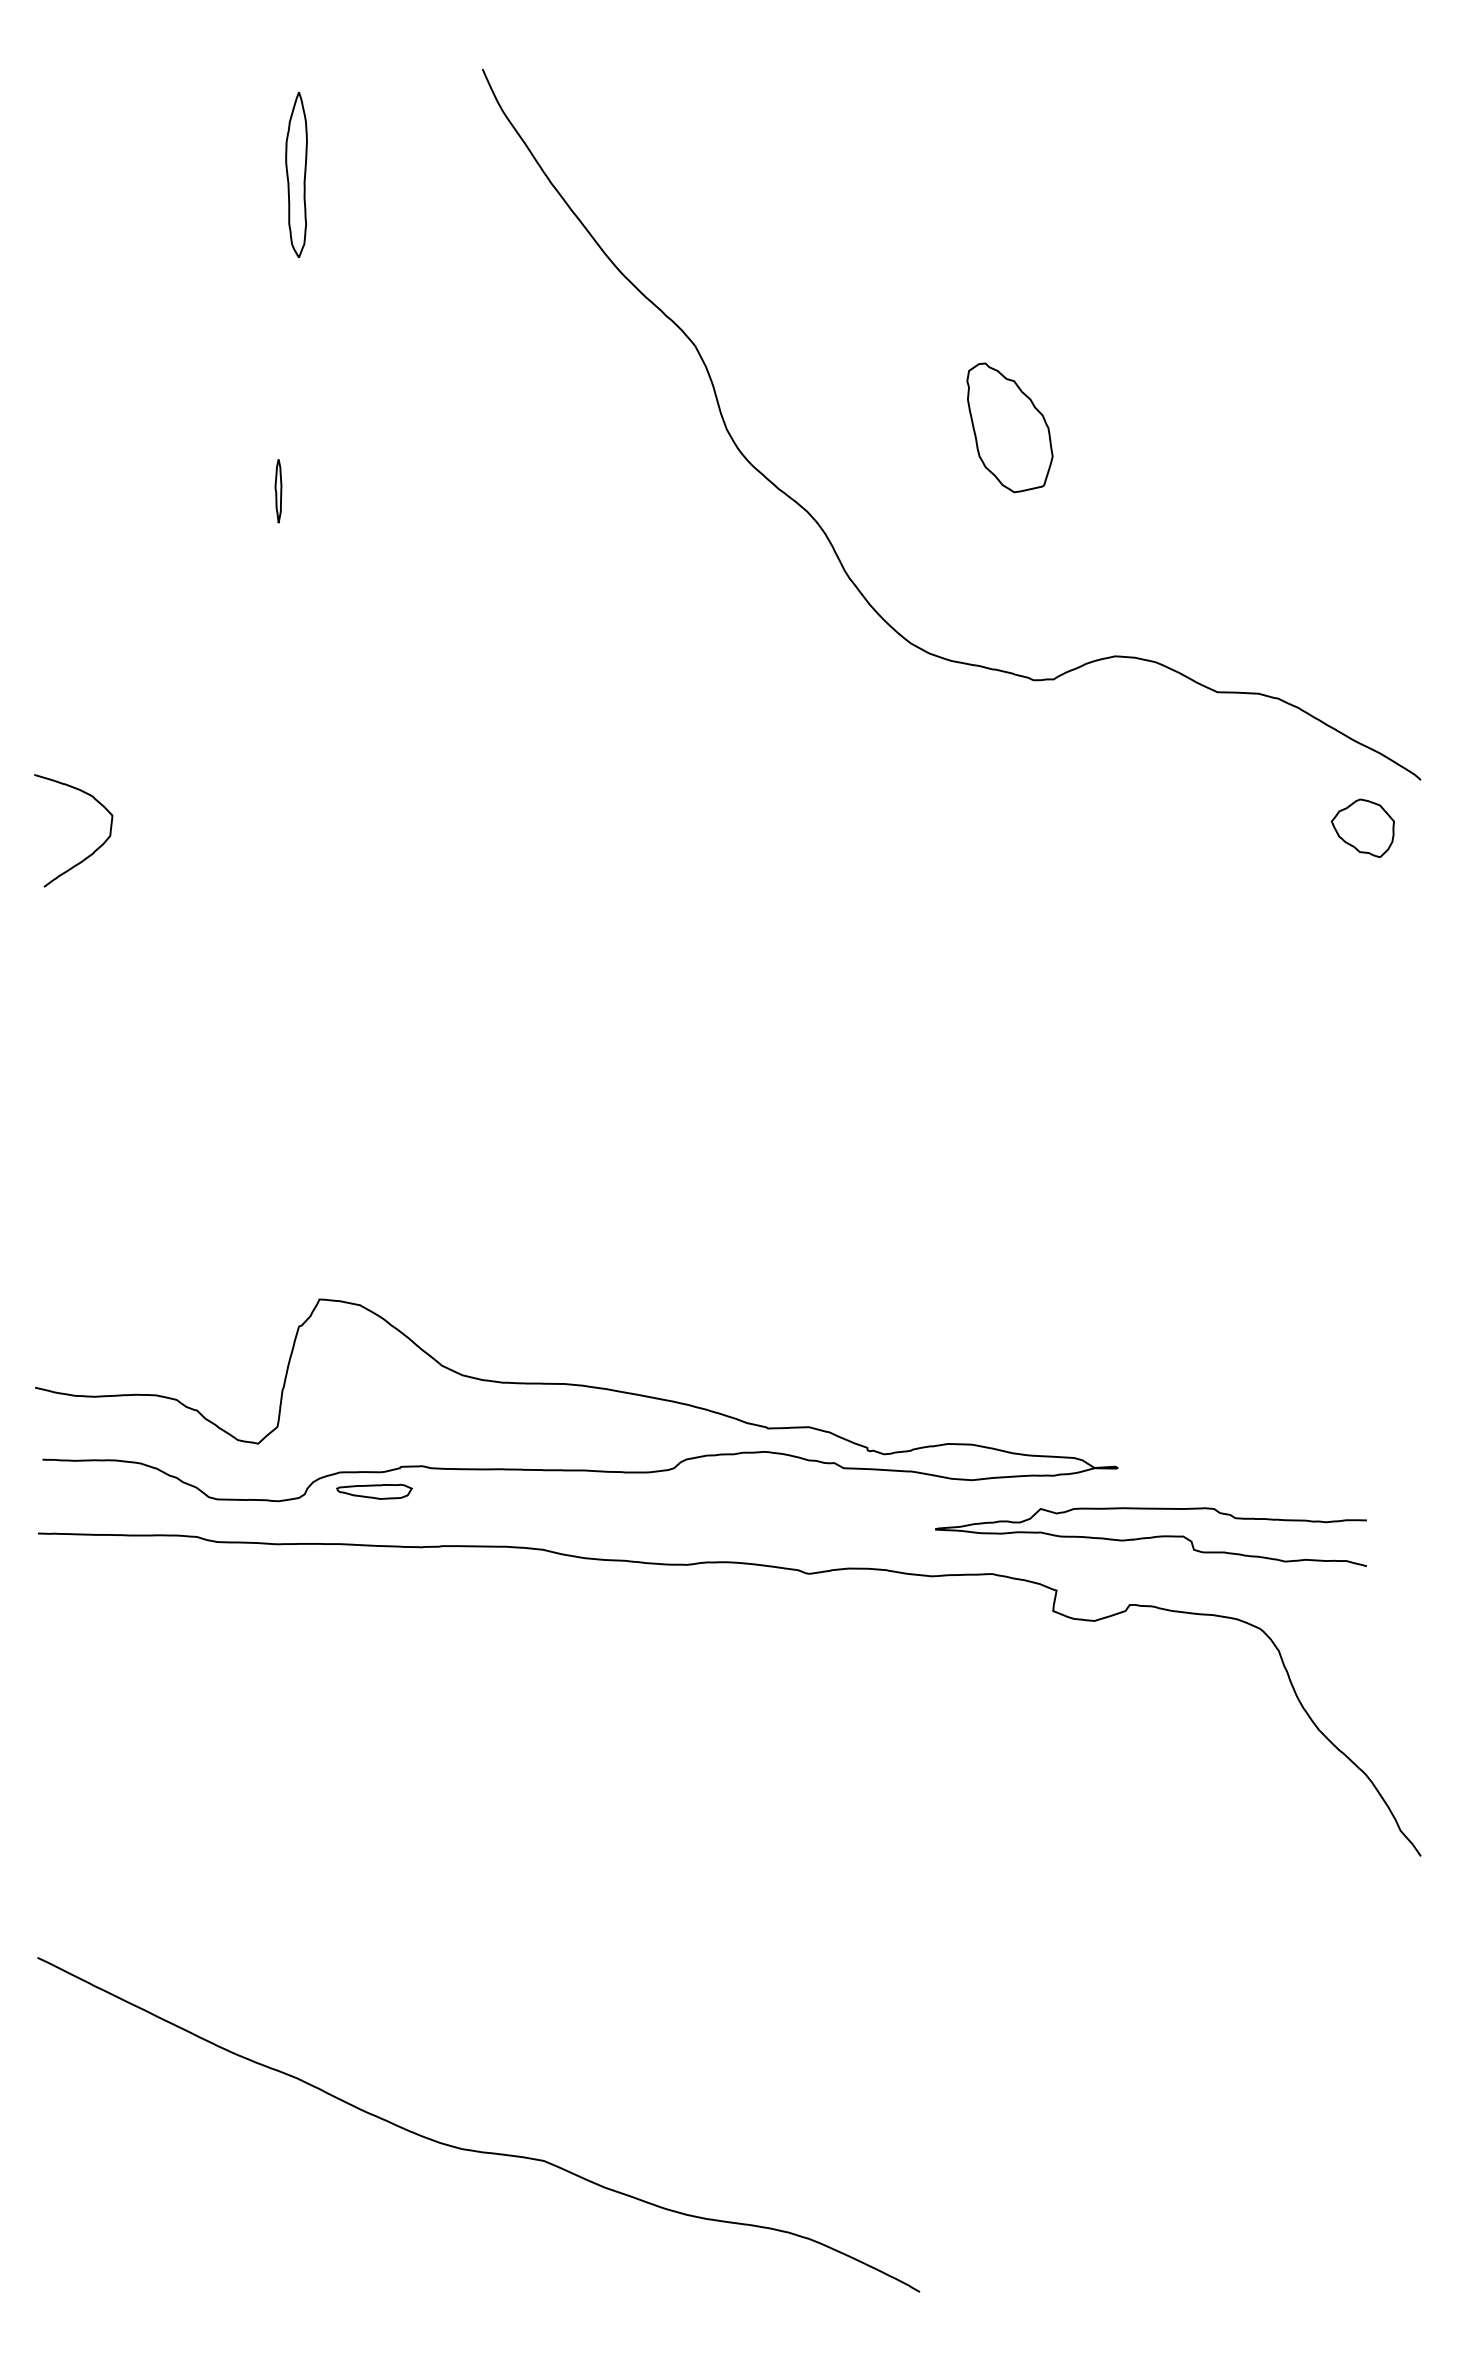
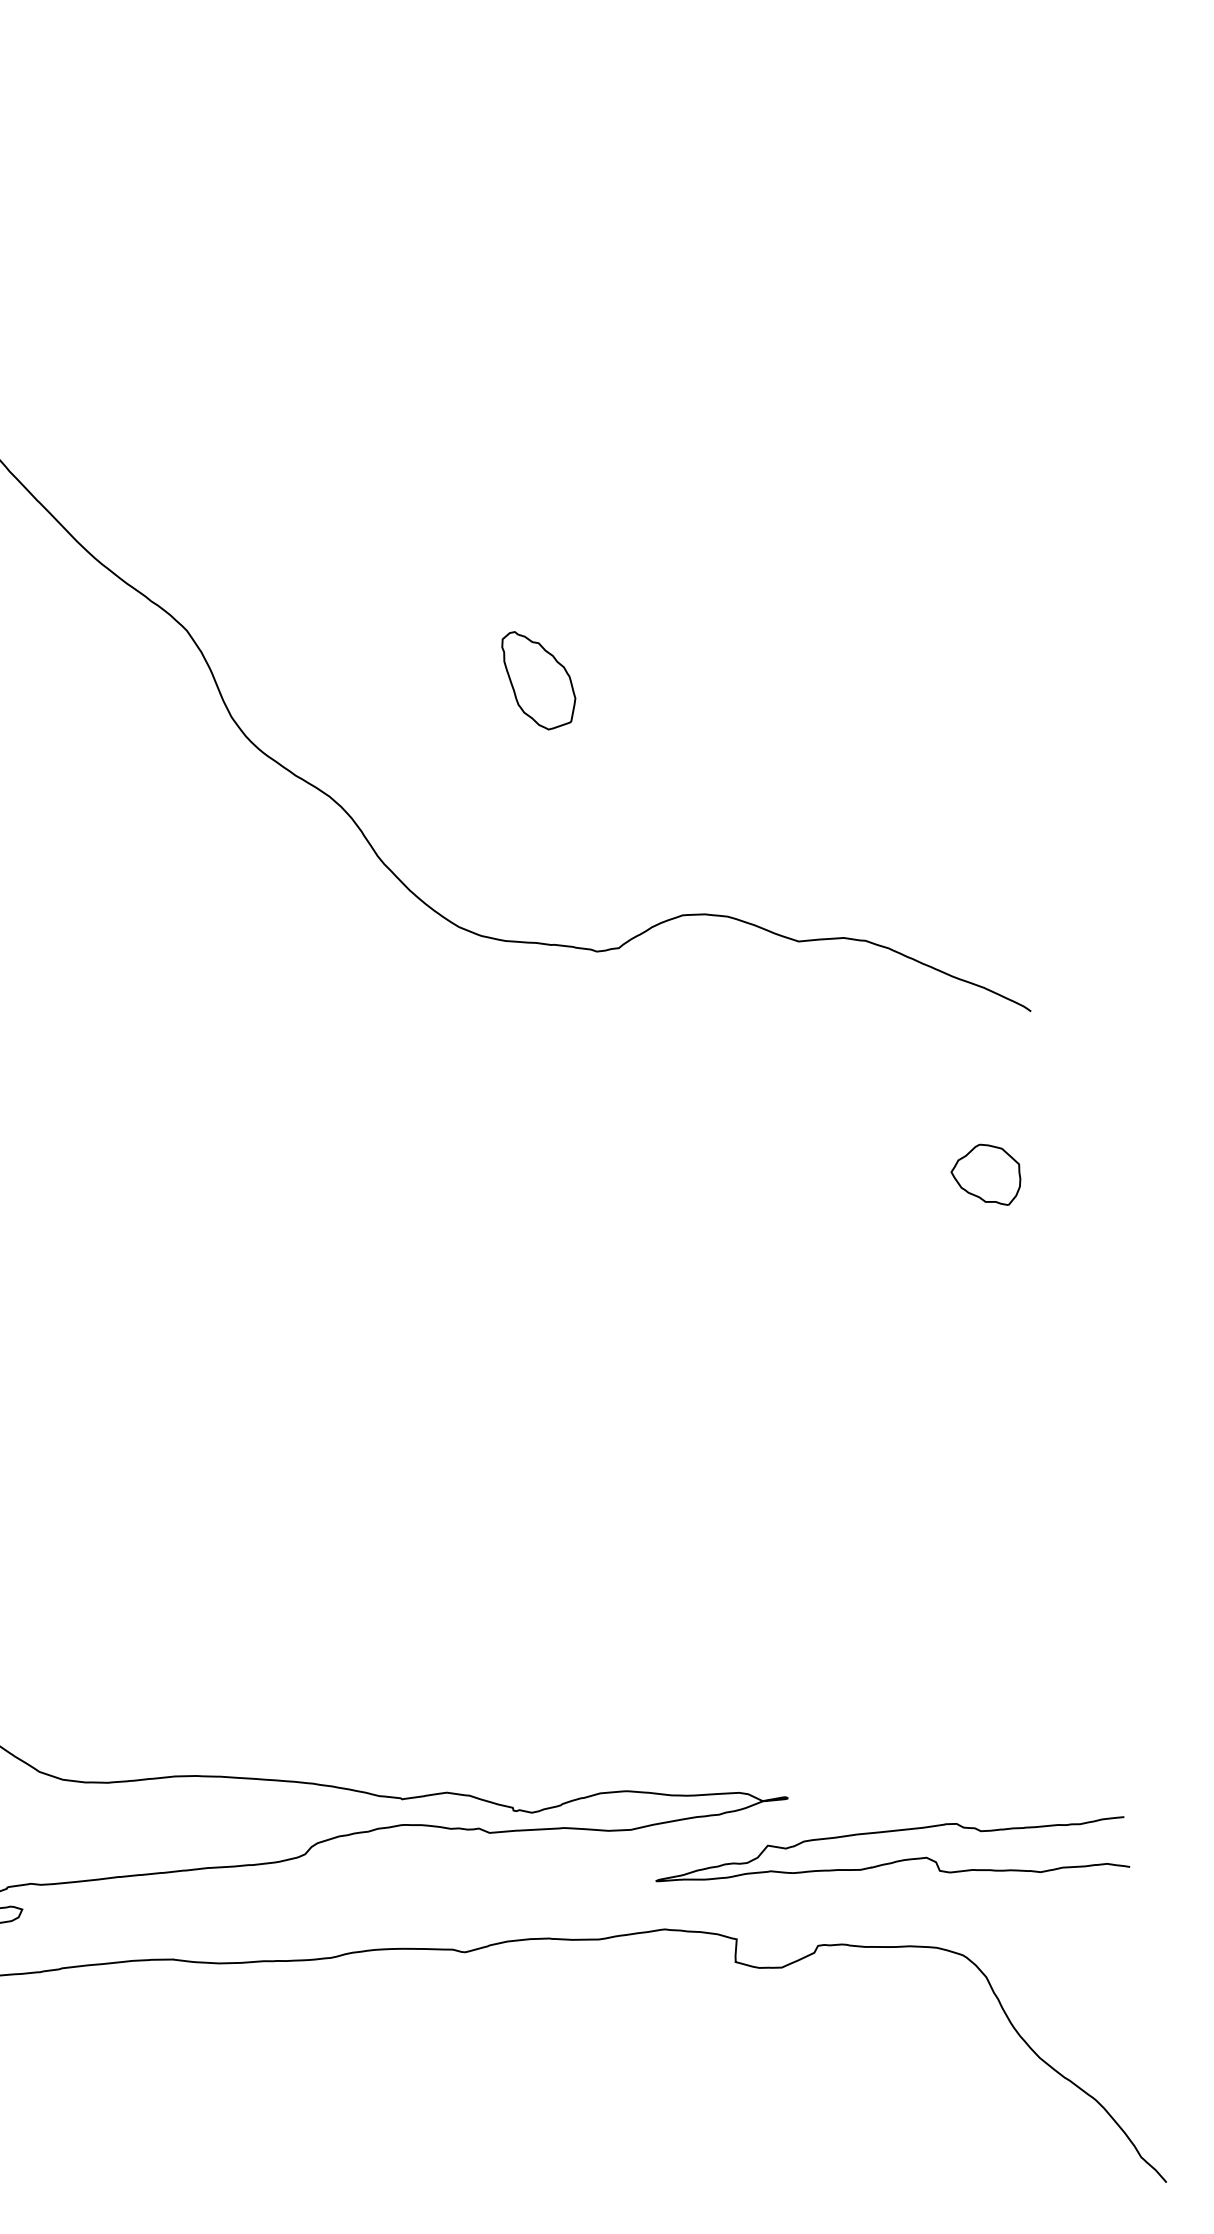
part: (1009, 427) -> (539, 679), size x0.71
part: (1362, 828) -> (985, 1175), moved
curve: (1150, 1537) -> (890, 1862), moved

